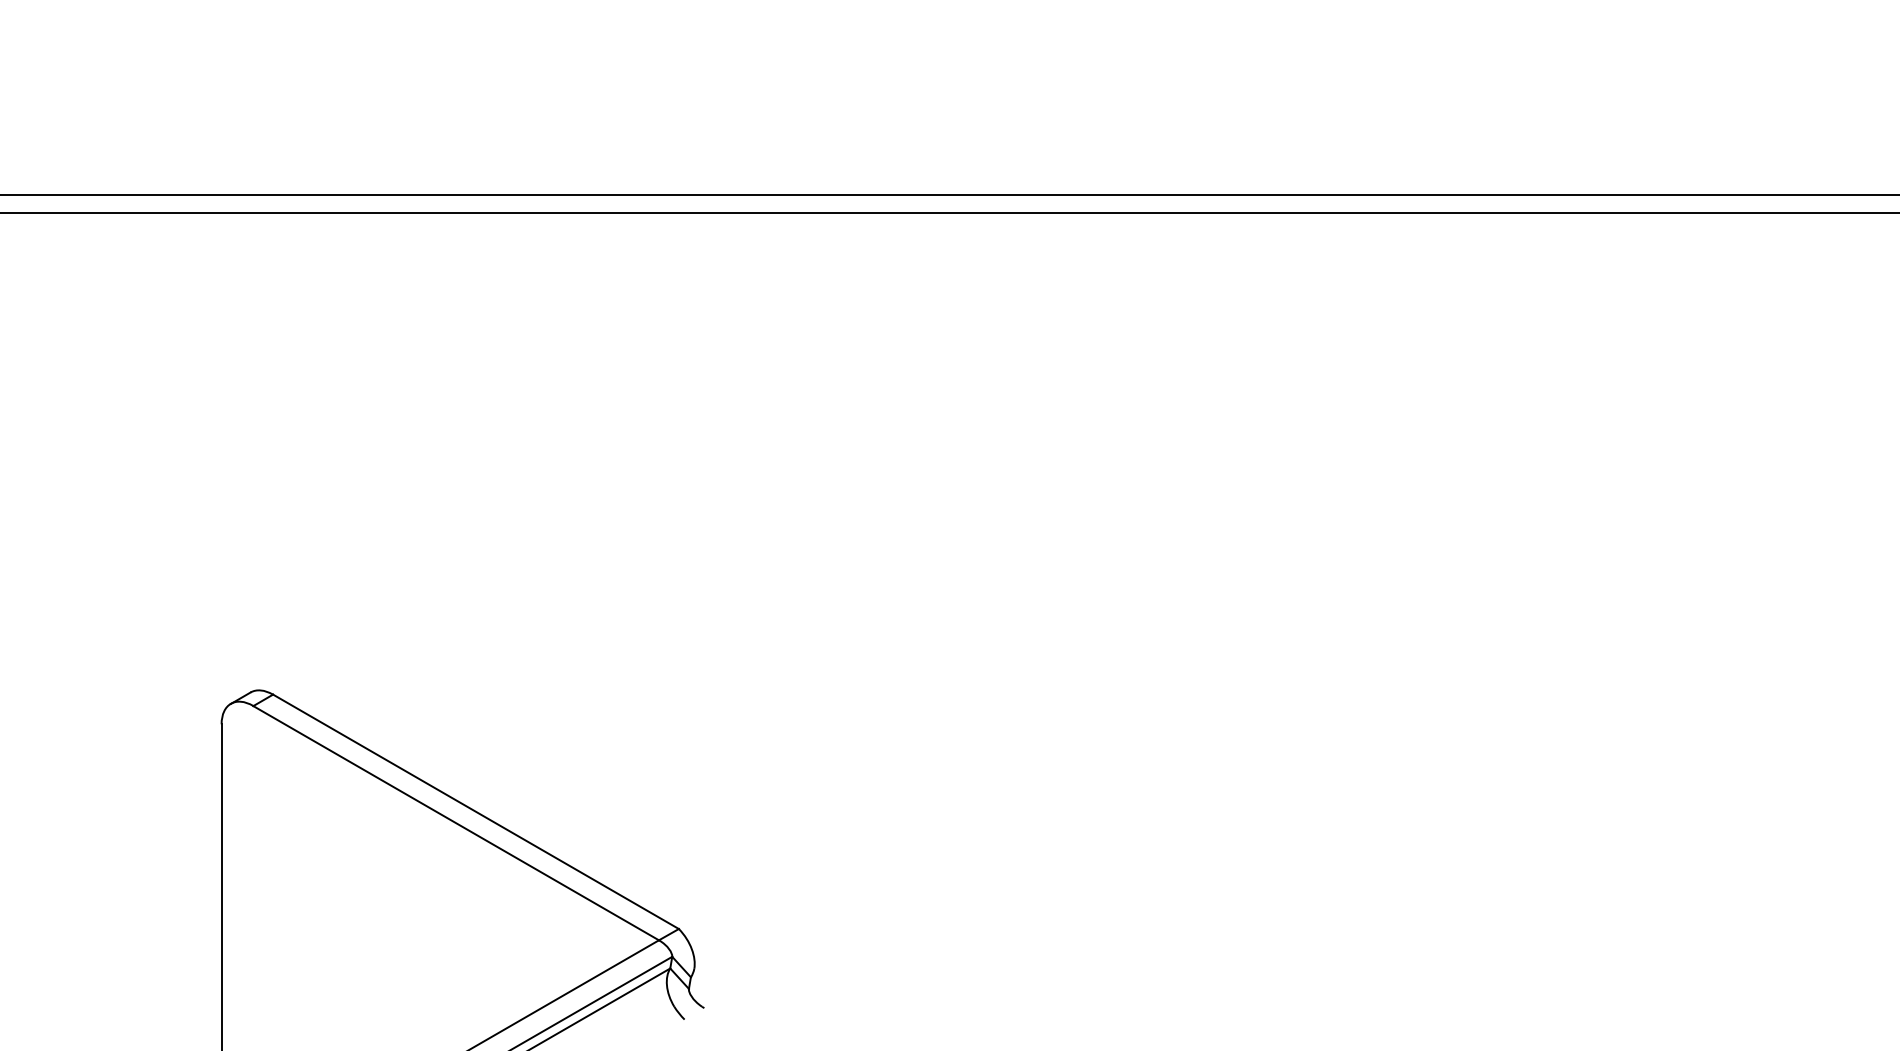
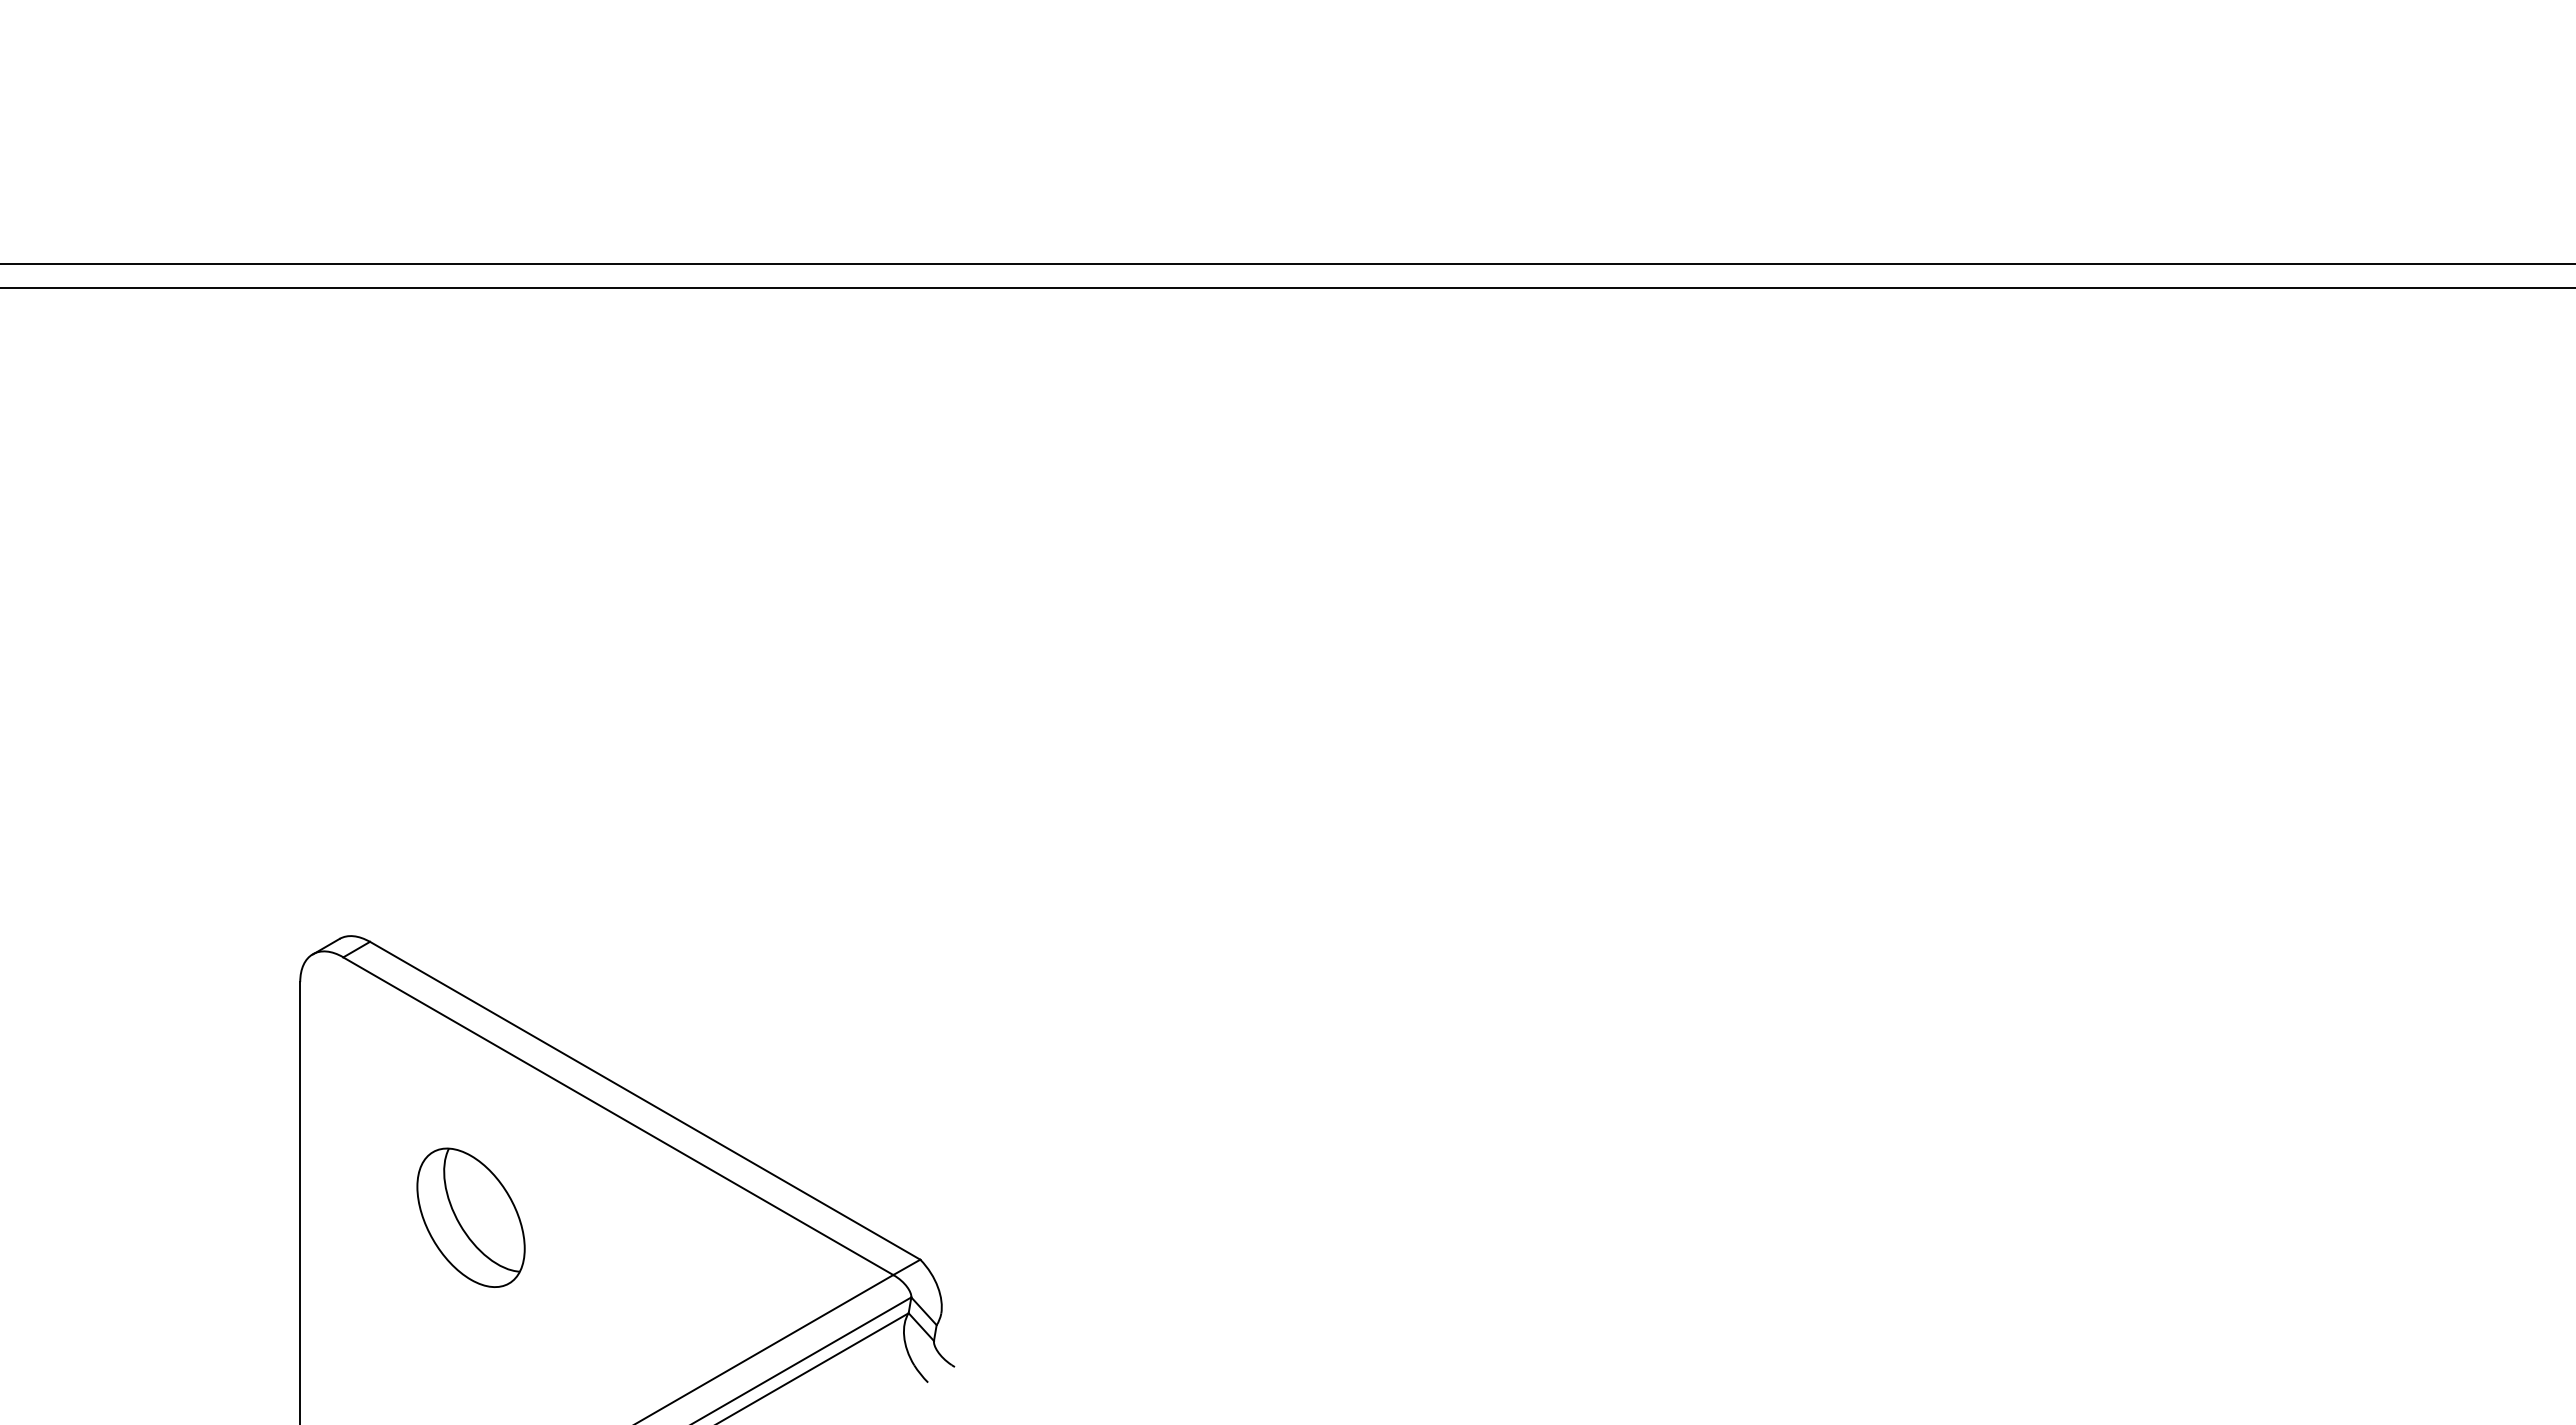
part: (347, 897) -> (470, 1217), added

